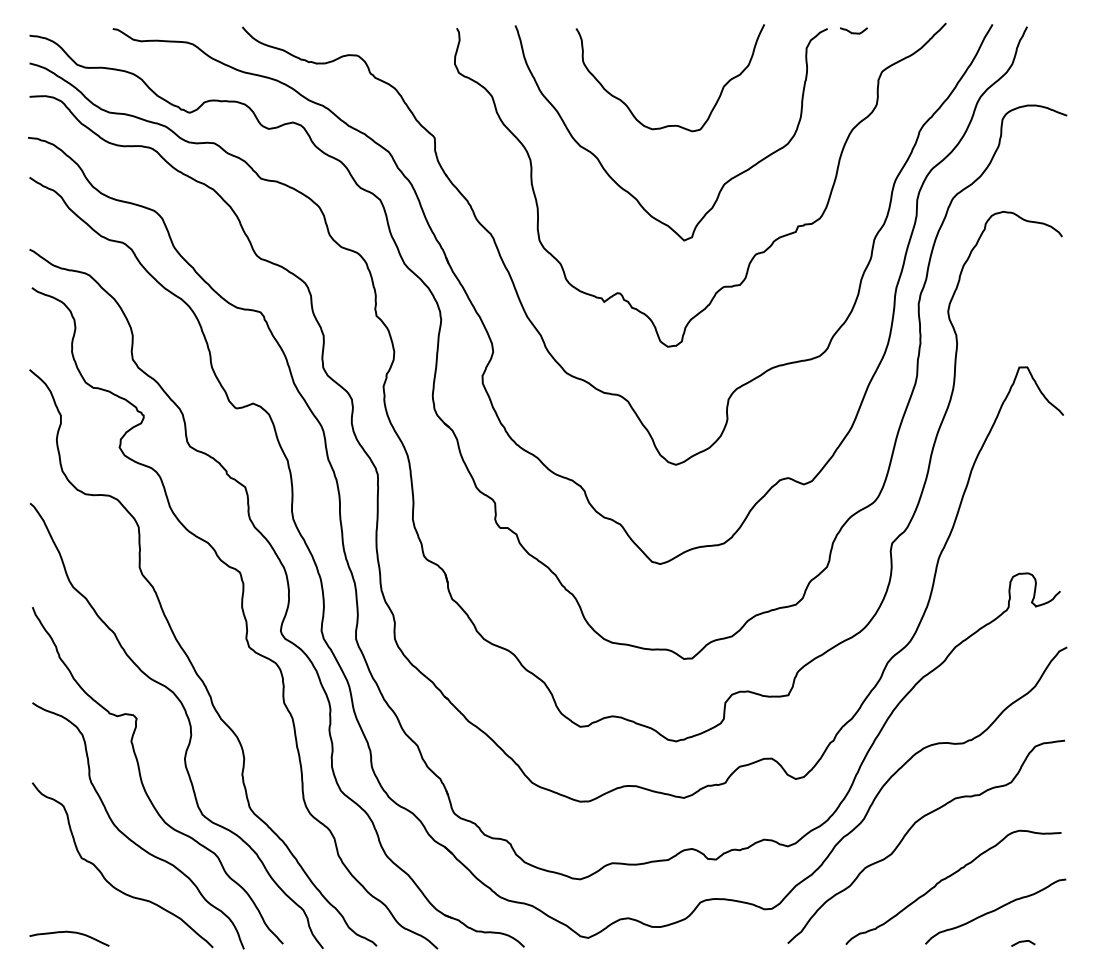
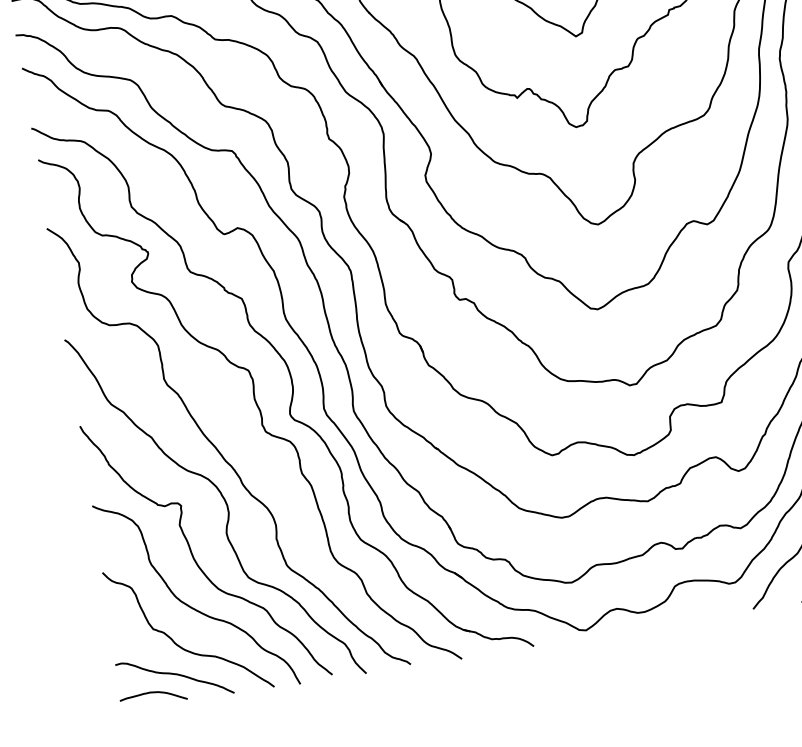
curve: (97, 915) -> (173, 675), added

